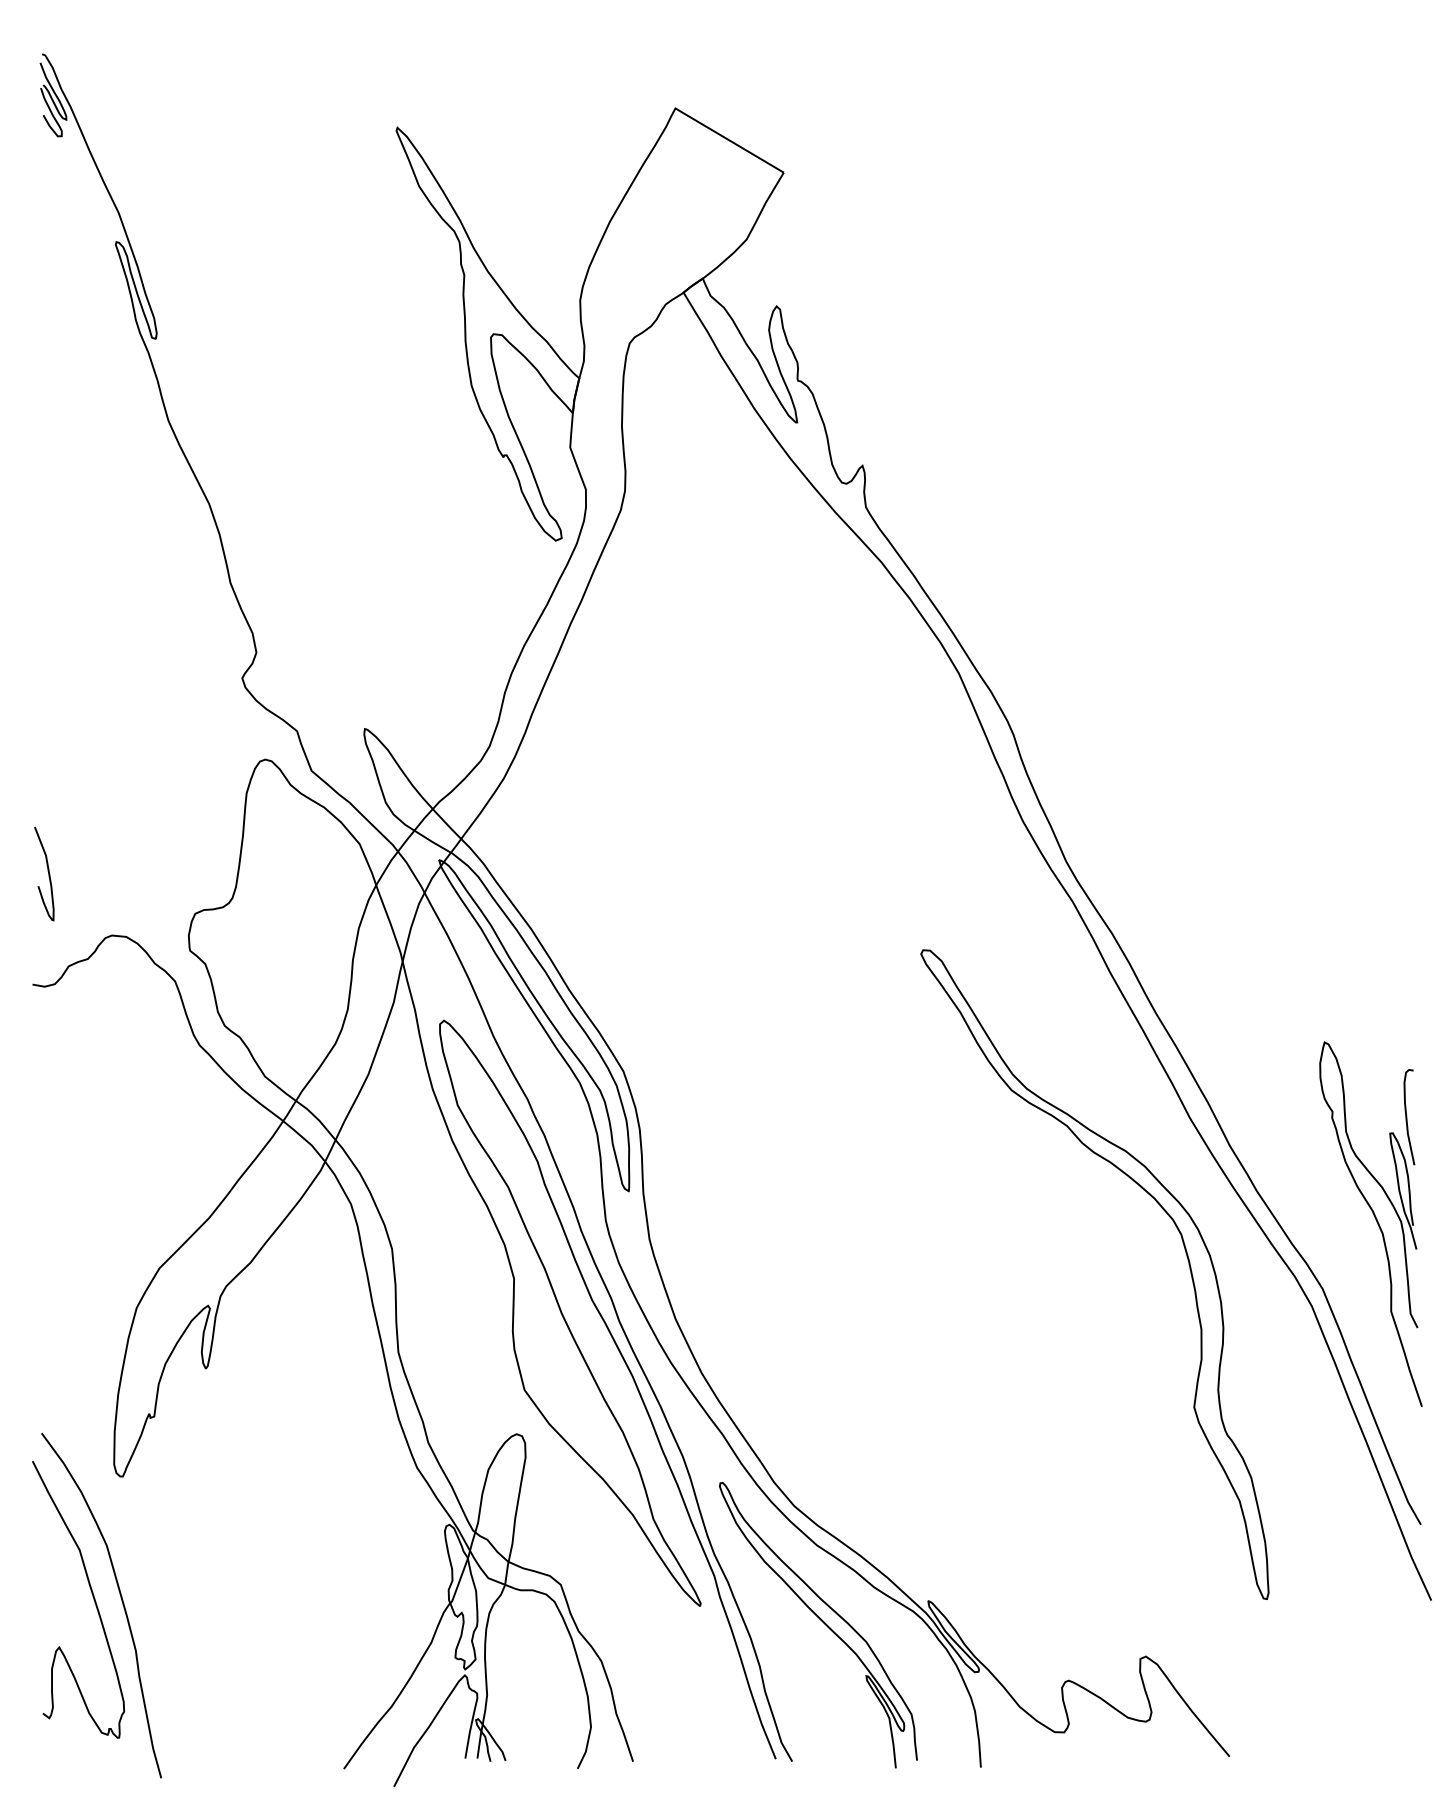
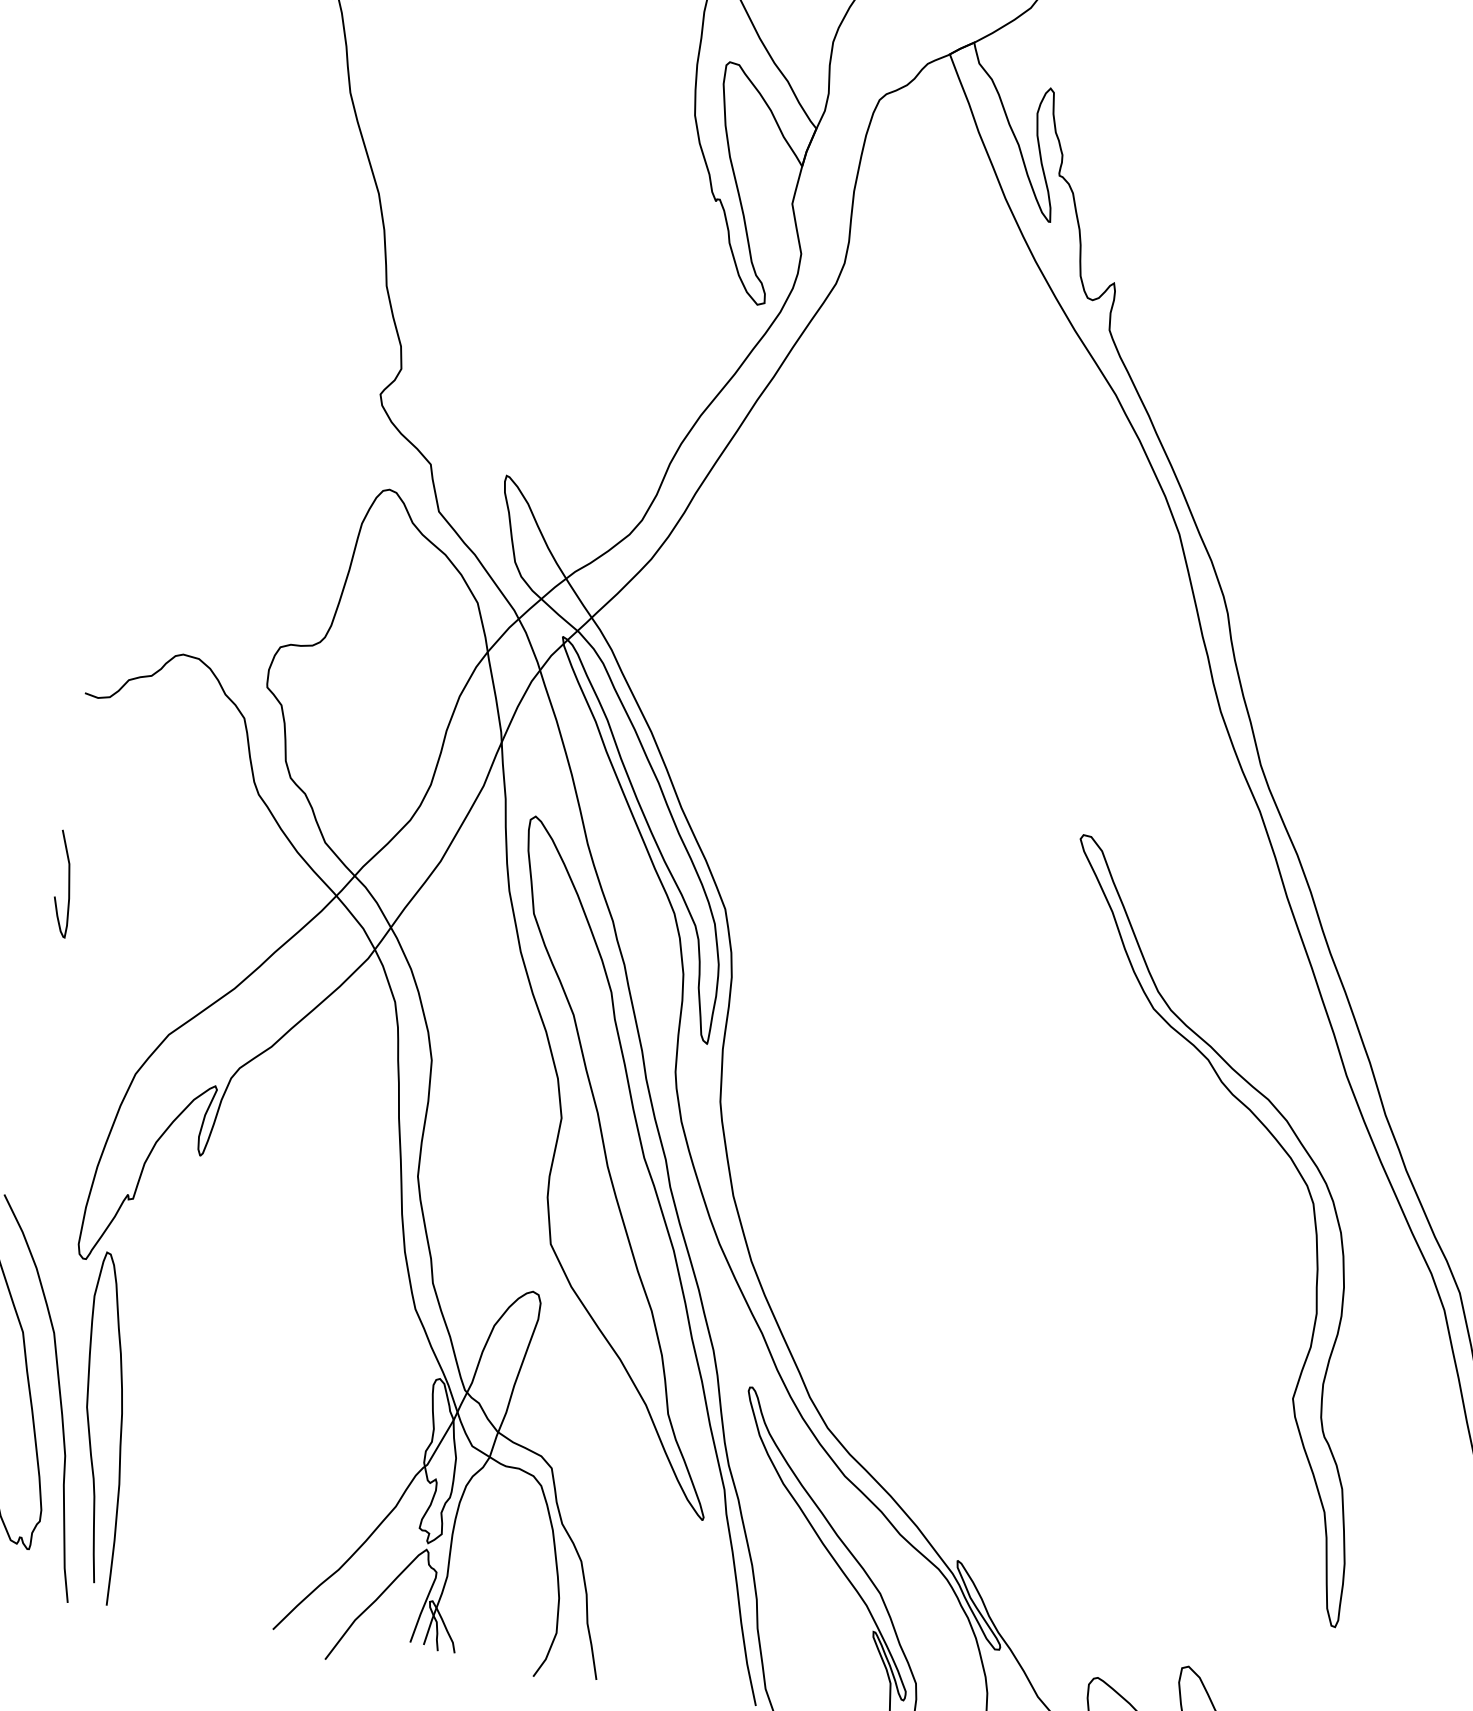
curve: (47, 871) -> (67, 881), moved
curve: (153, 1623) -> (90, 1429), added

